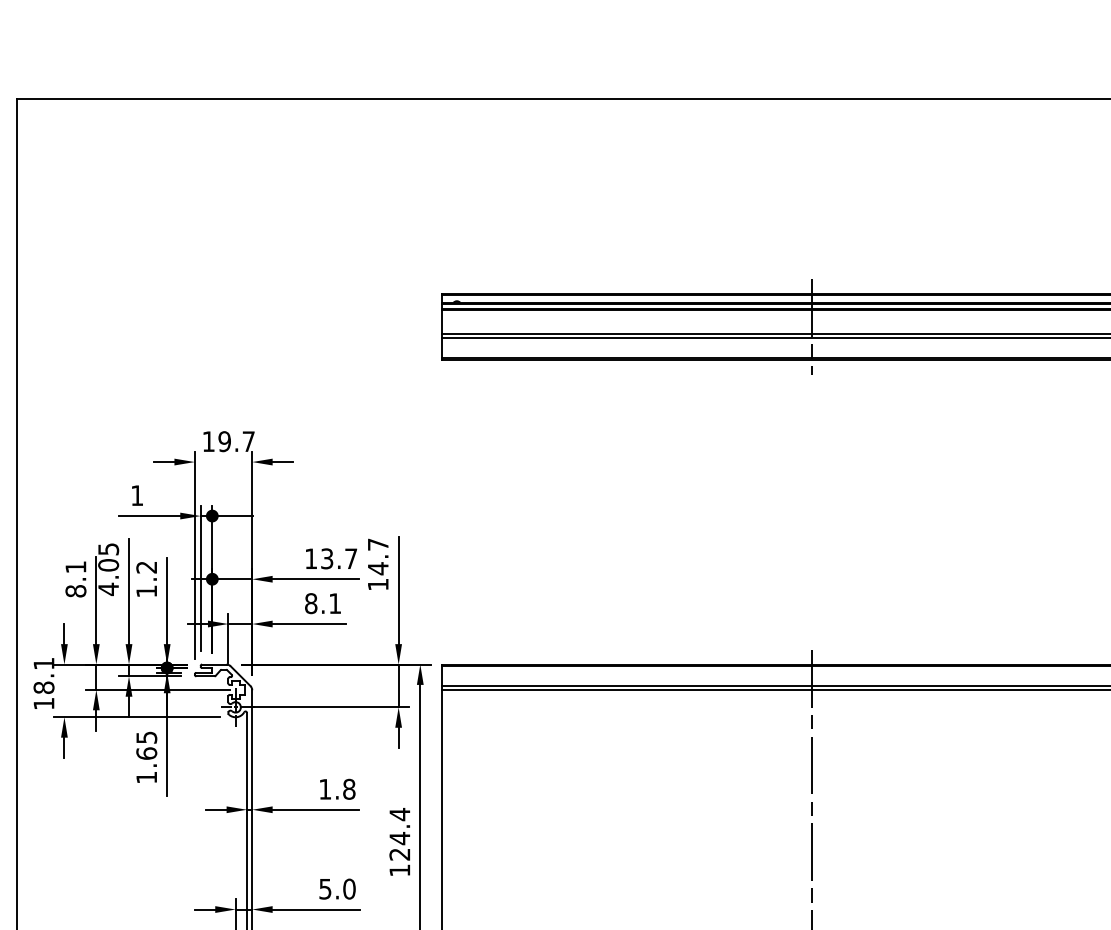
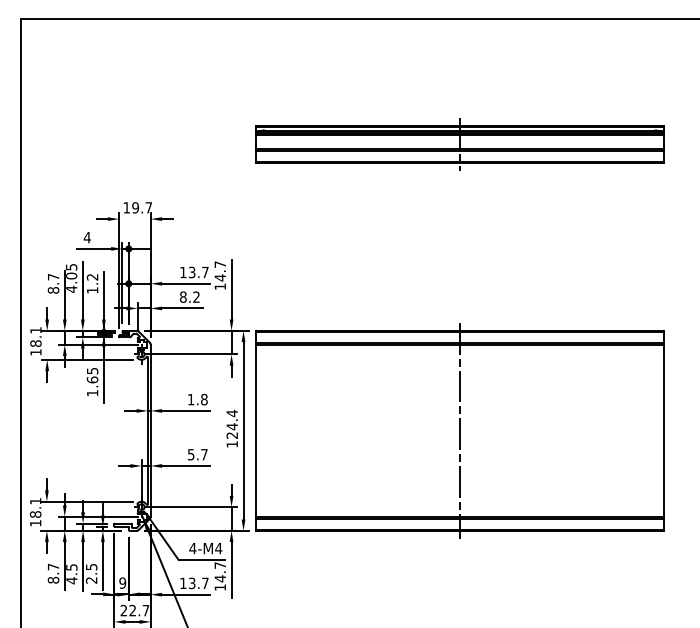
text: (135, 495) -> (86, 237), 1 -> 4
text: (75, 567) -> (53, 277), 8.1 -> 8.7
text: (335, 602) -> (196, 296), 8.1 -> 8.2
text: (349, 888) -> (204, 454), 5.0 -> 5.7

